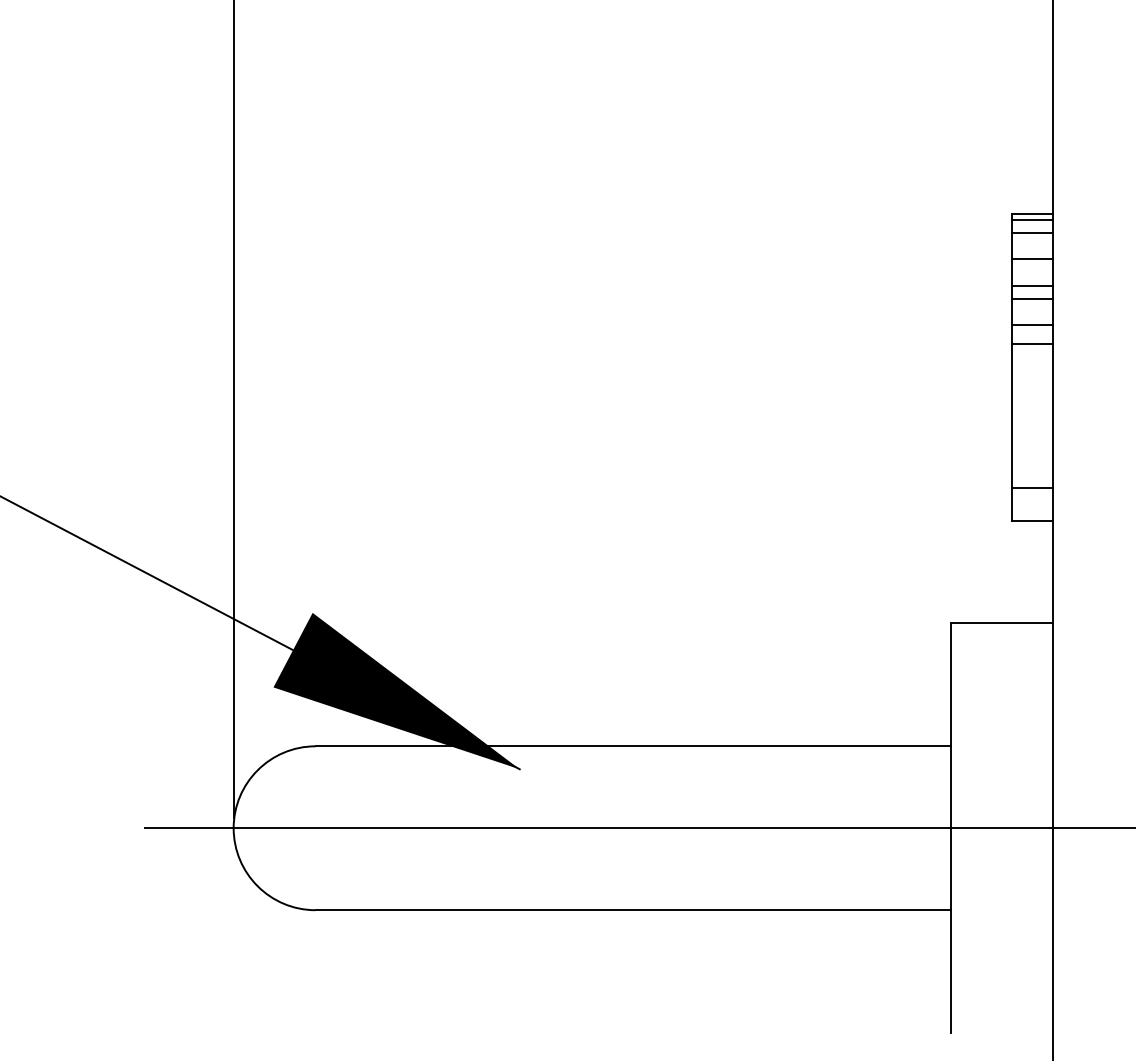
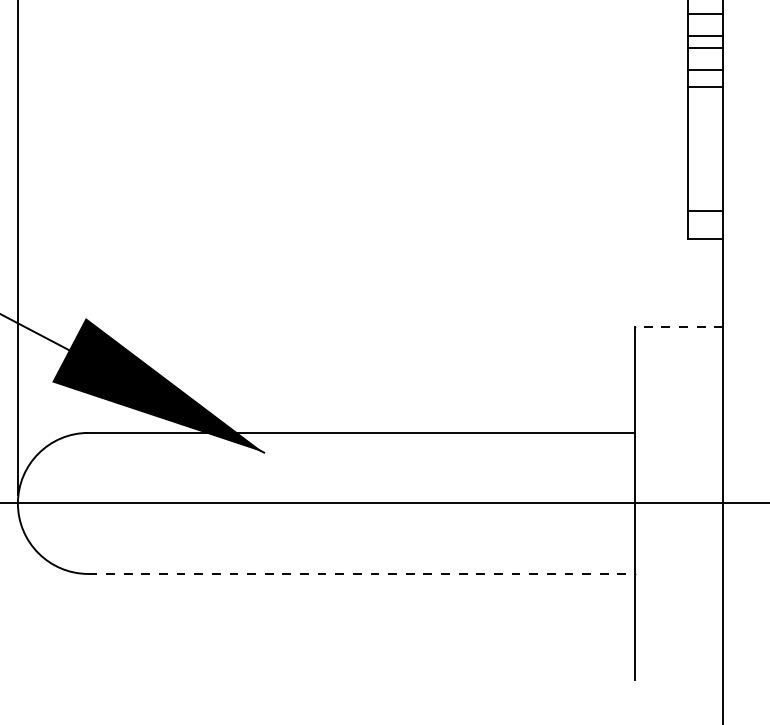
line: (1001, 623) -> (678, 327), solid -> dashed
line: (633, 910) -> (362, 574), solid -> dashed

